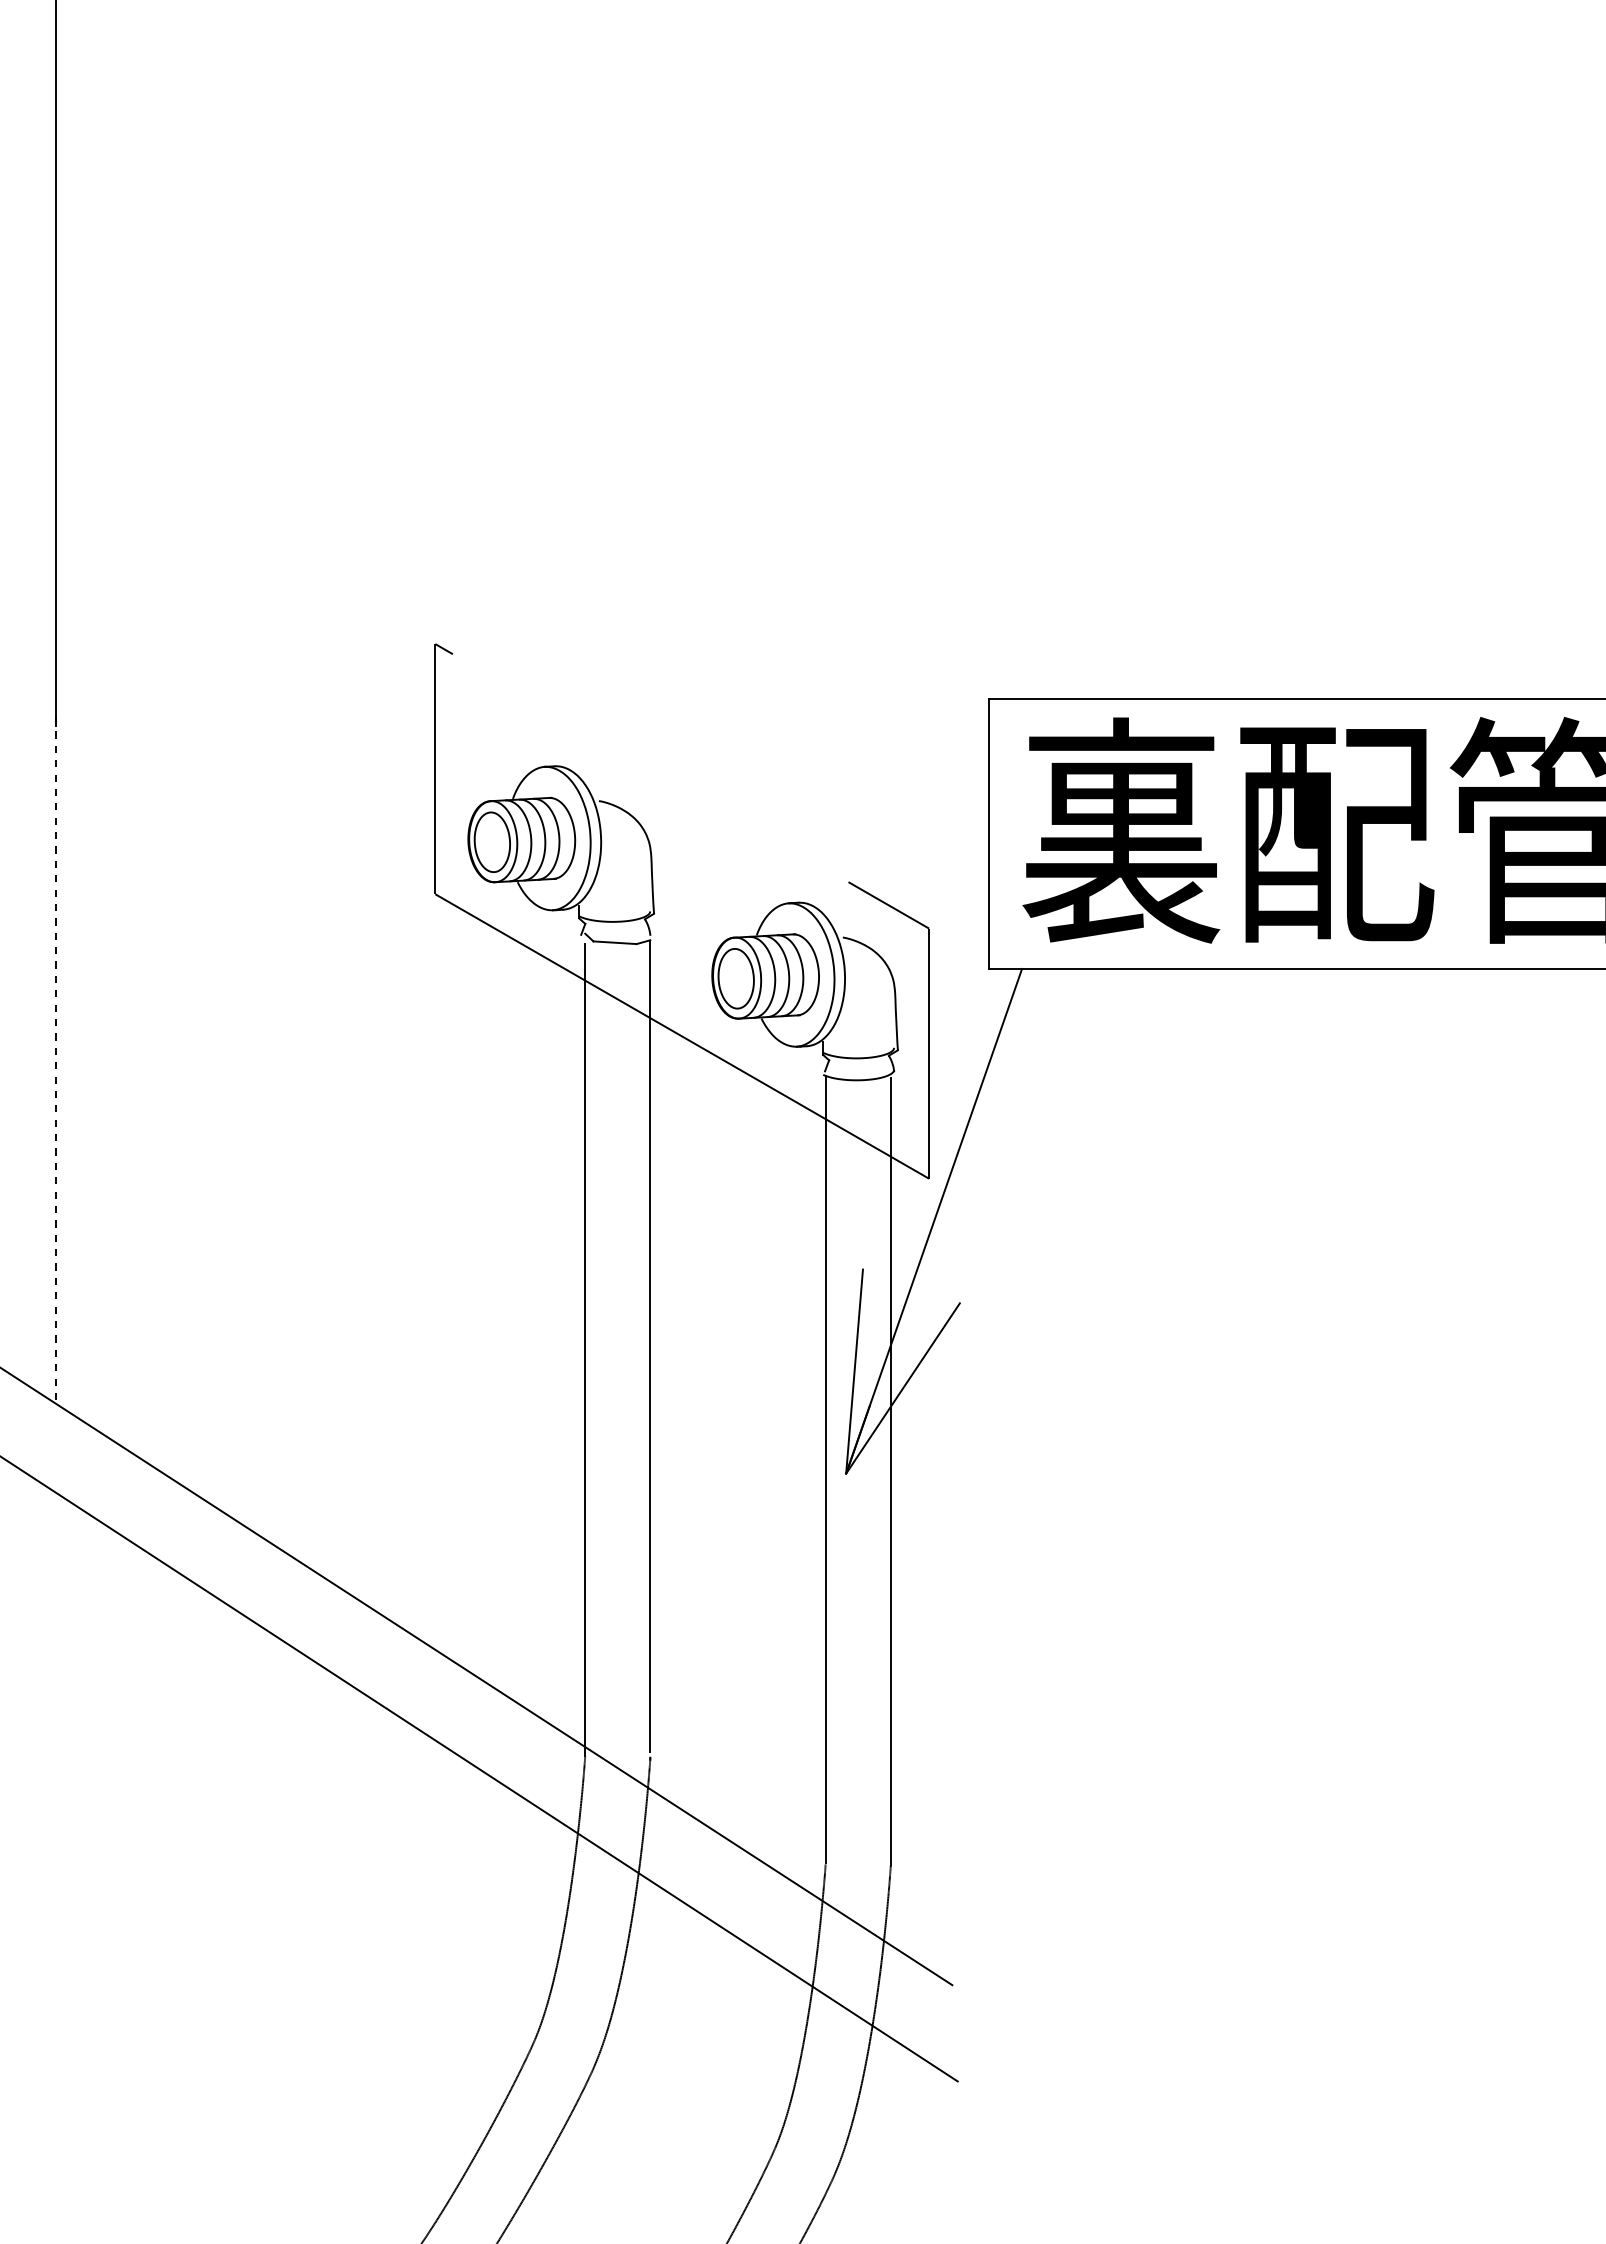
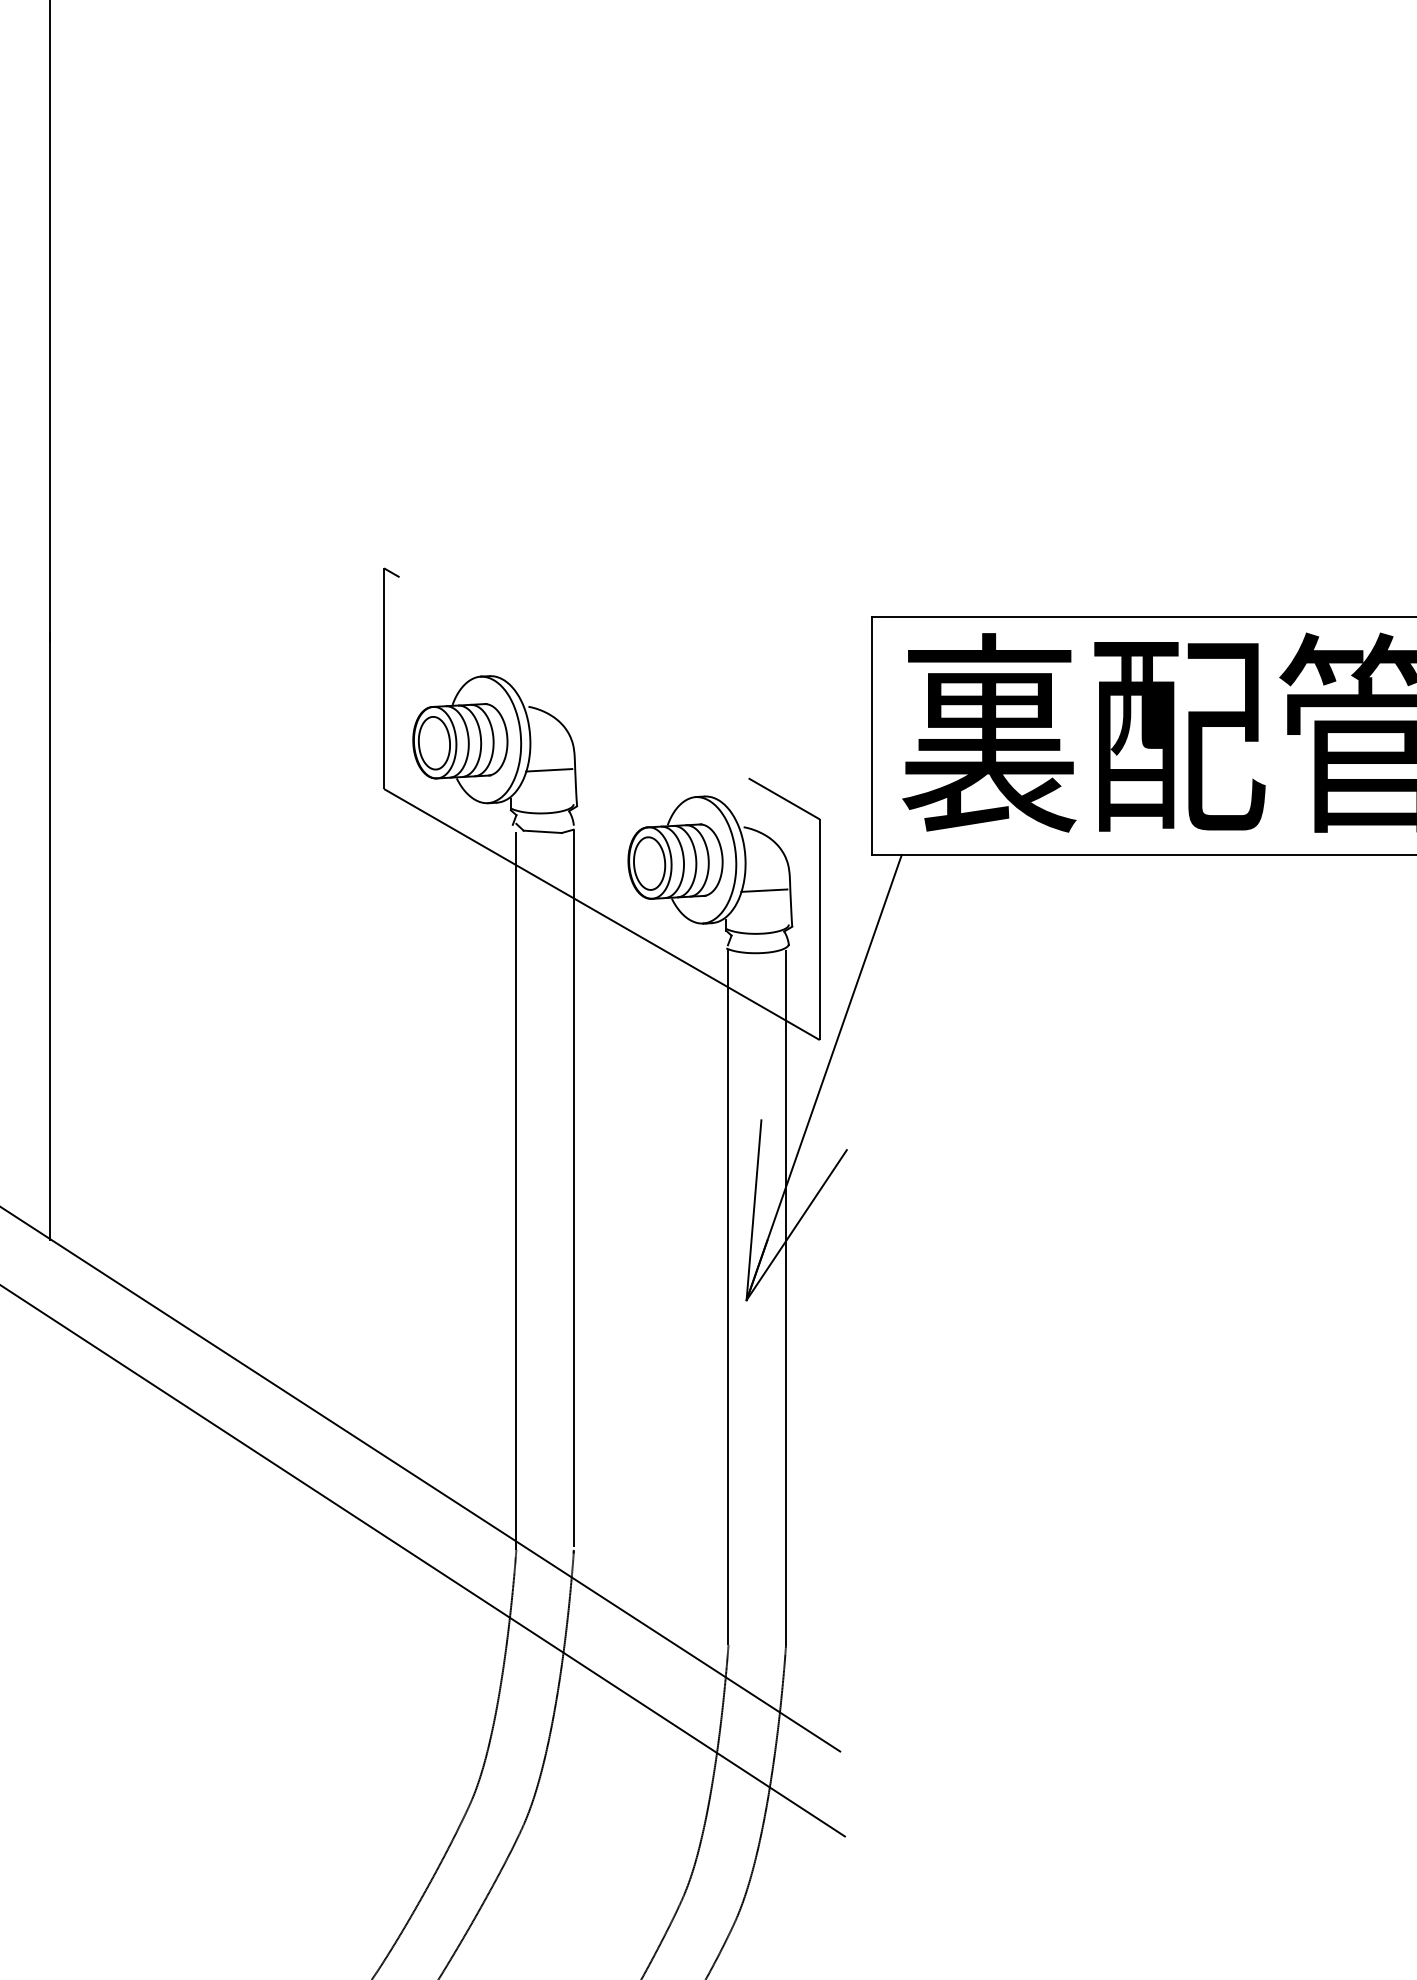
line: (622, 872) -> (549, 769), added
line: (866, 1009) -> (764, 890), added
line: (56, 1061) -> (49, 936), dashed -> solid

